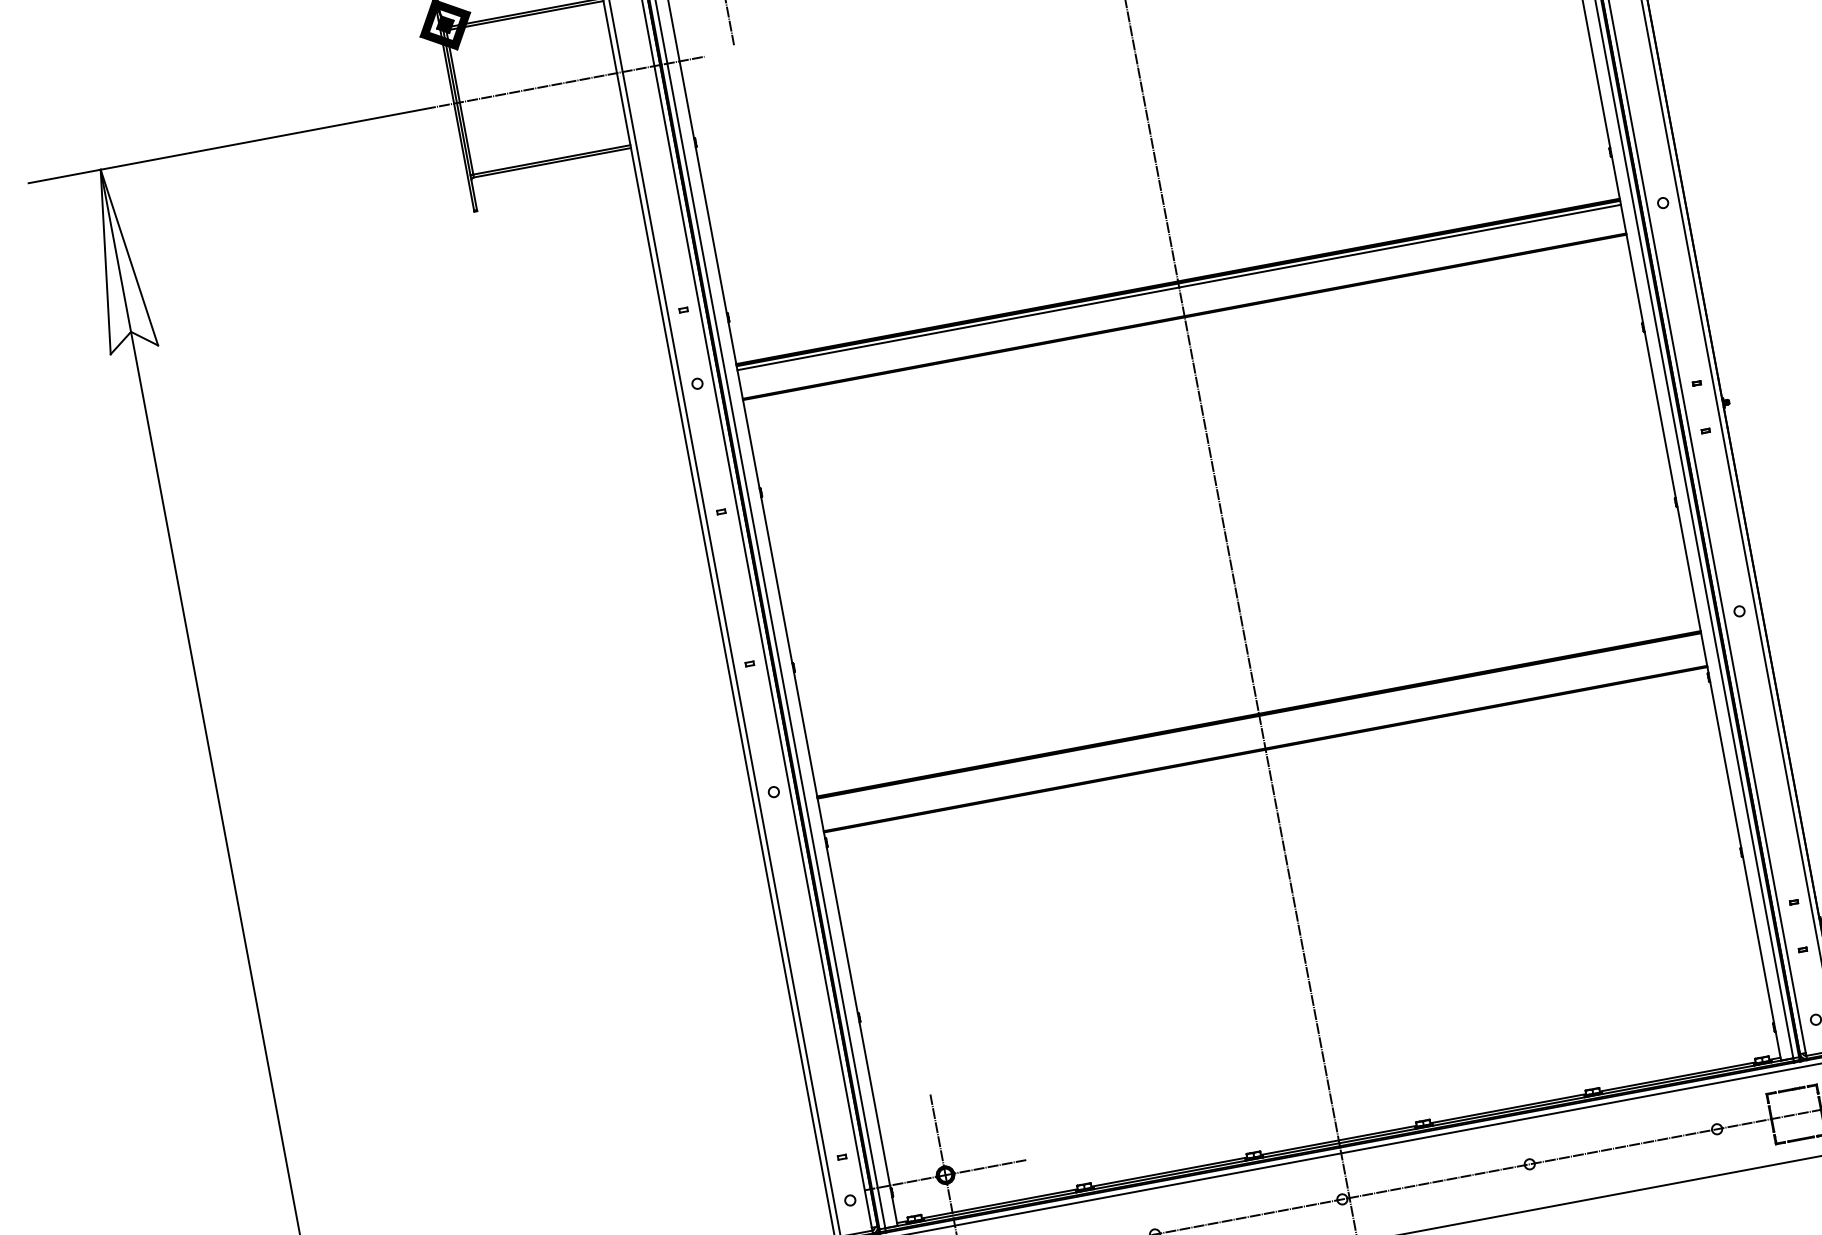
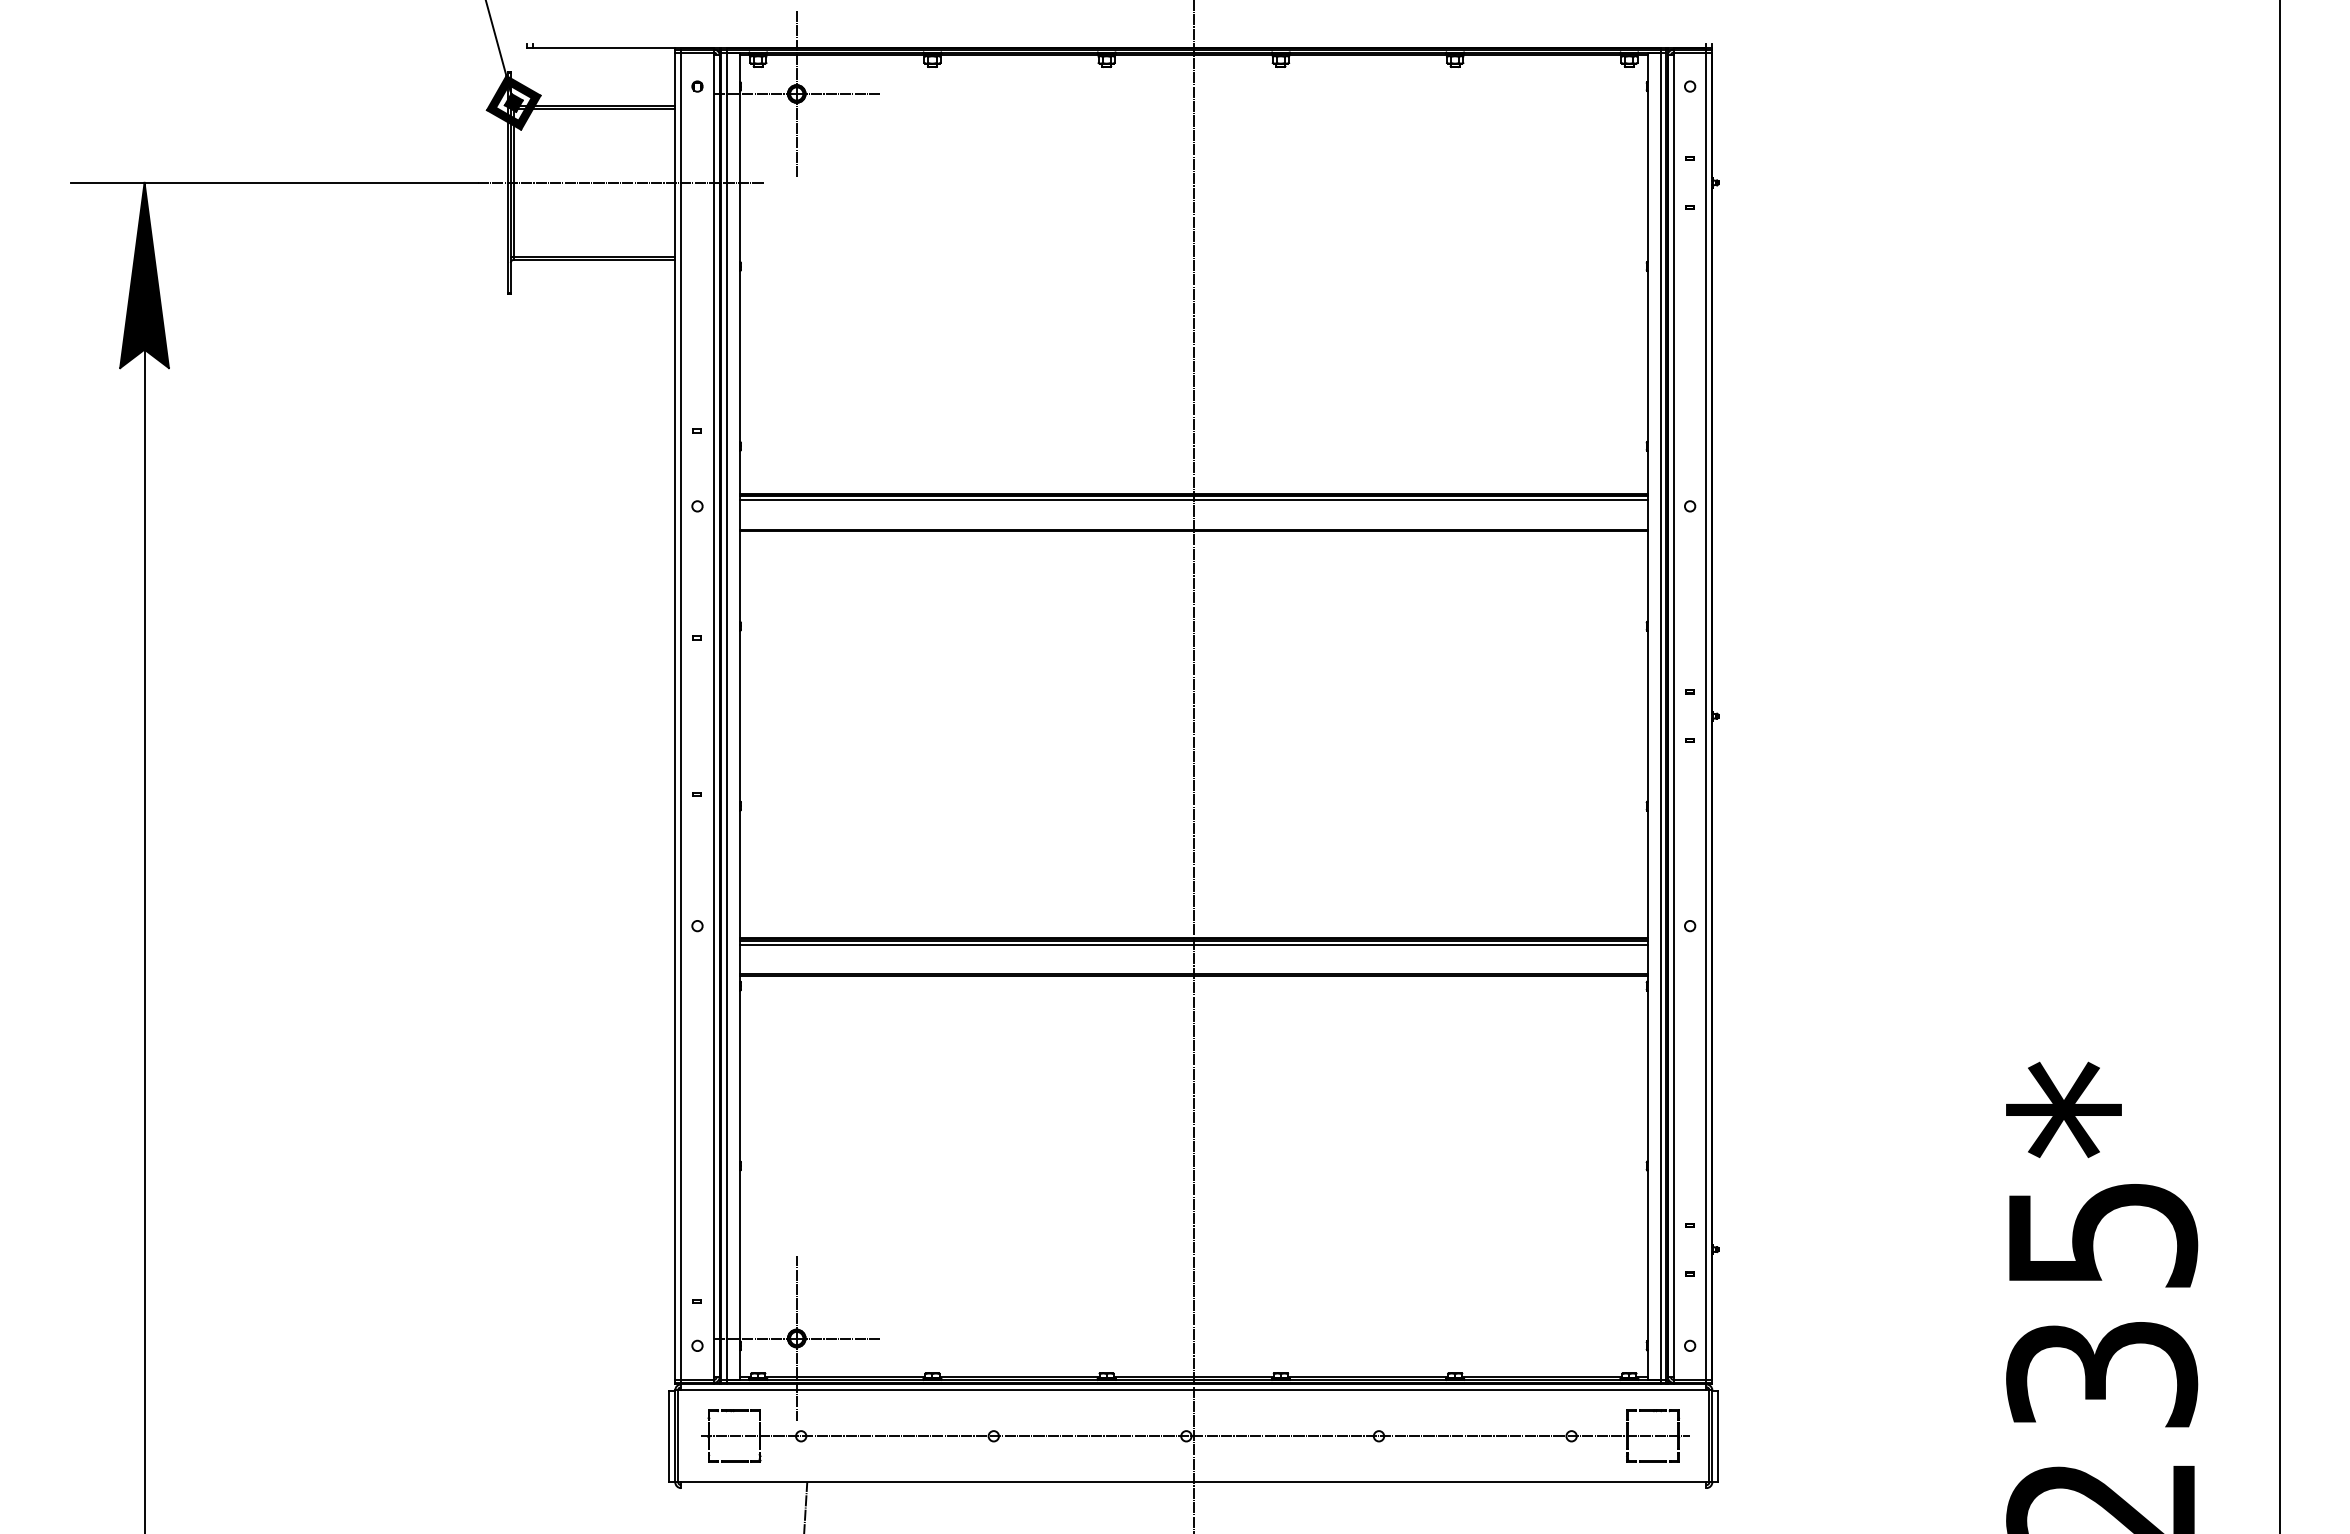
fill: (117, 259) -> (144, 275), added
line: (1259, 719) -> (1193, 944), added

